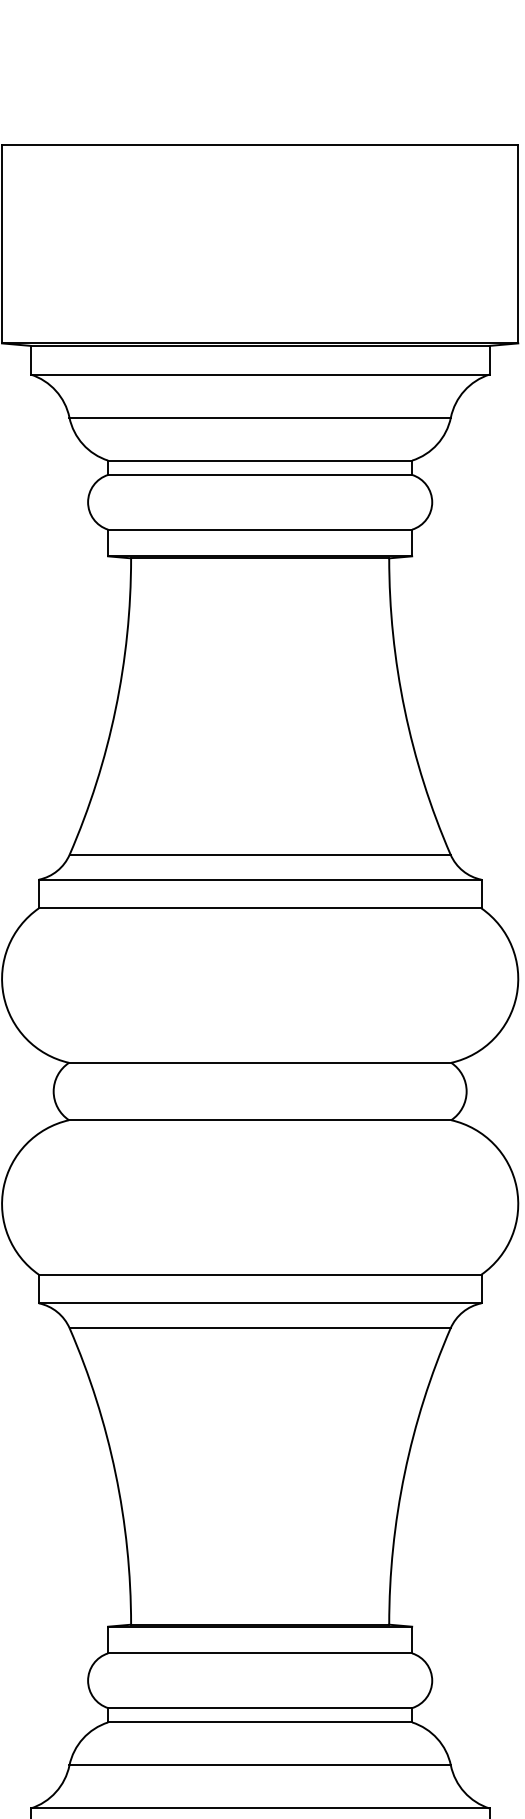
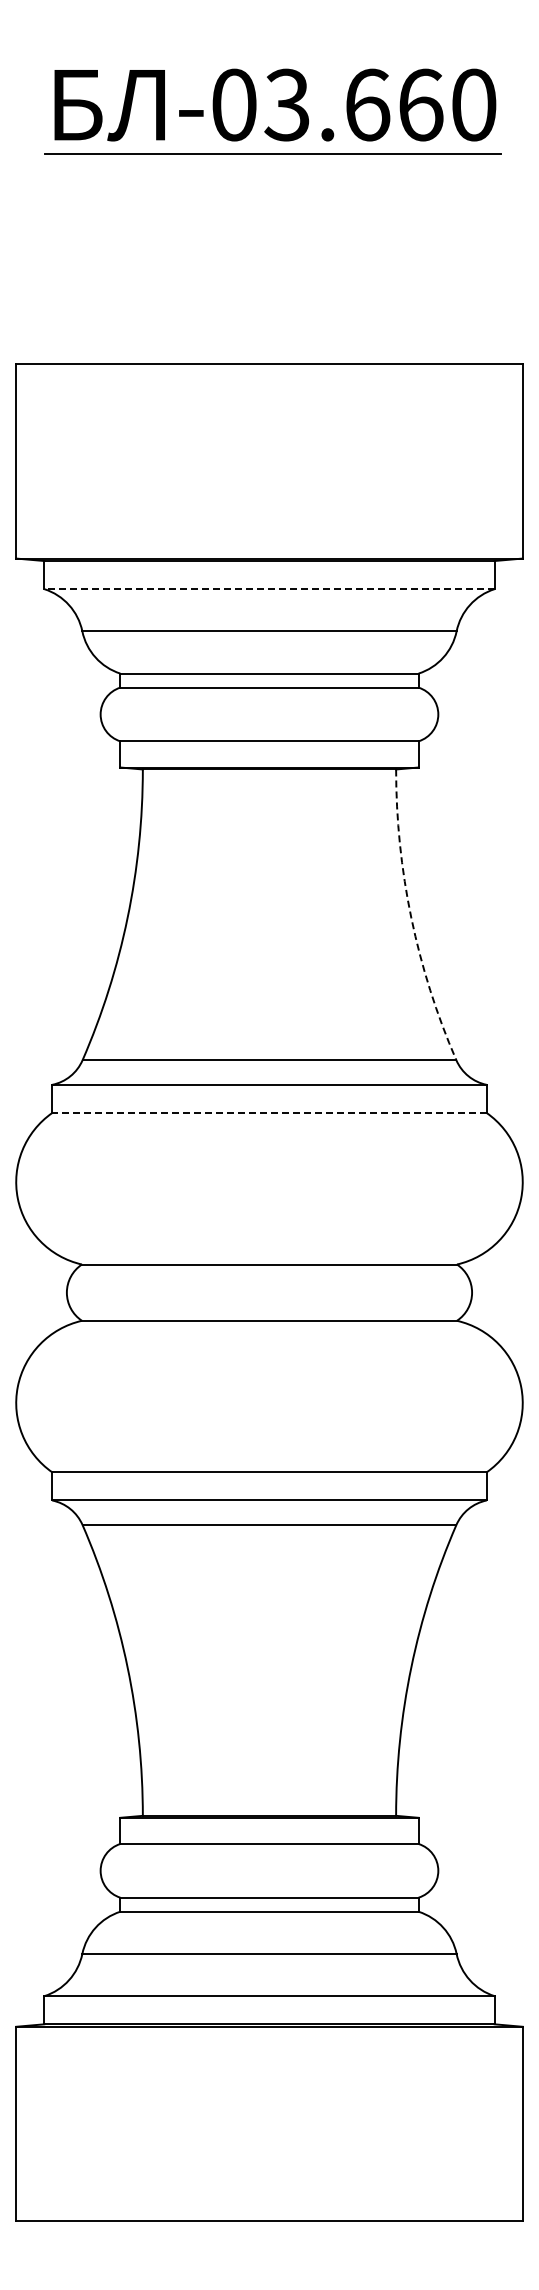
line: (259, 374) -> (268, 589), solid -> dashed
arc: (404, 709) -> (411, 917), solid -> dashed
line: (259, 907) -> (268, 1112), solid -> dashed

